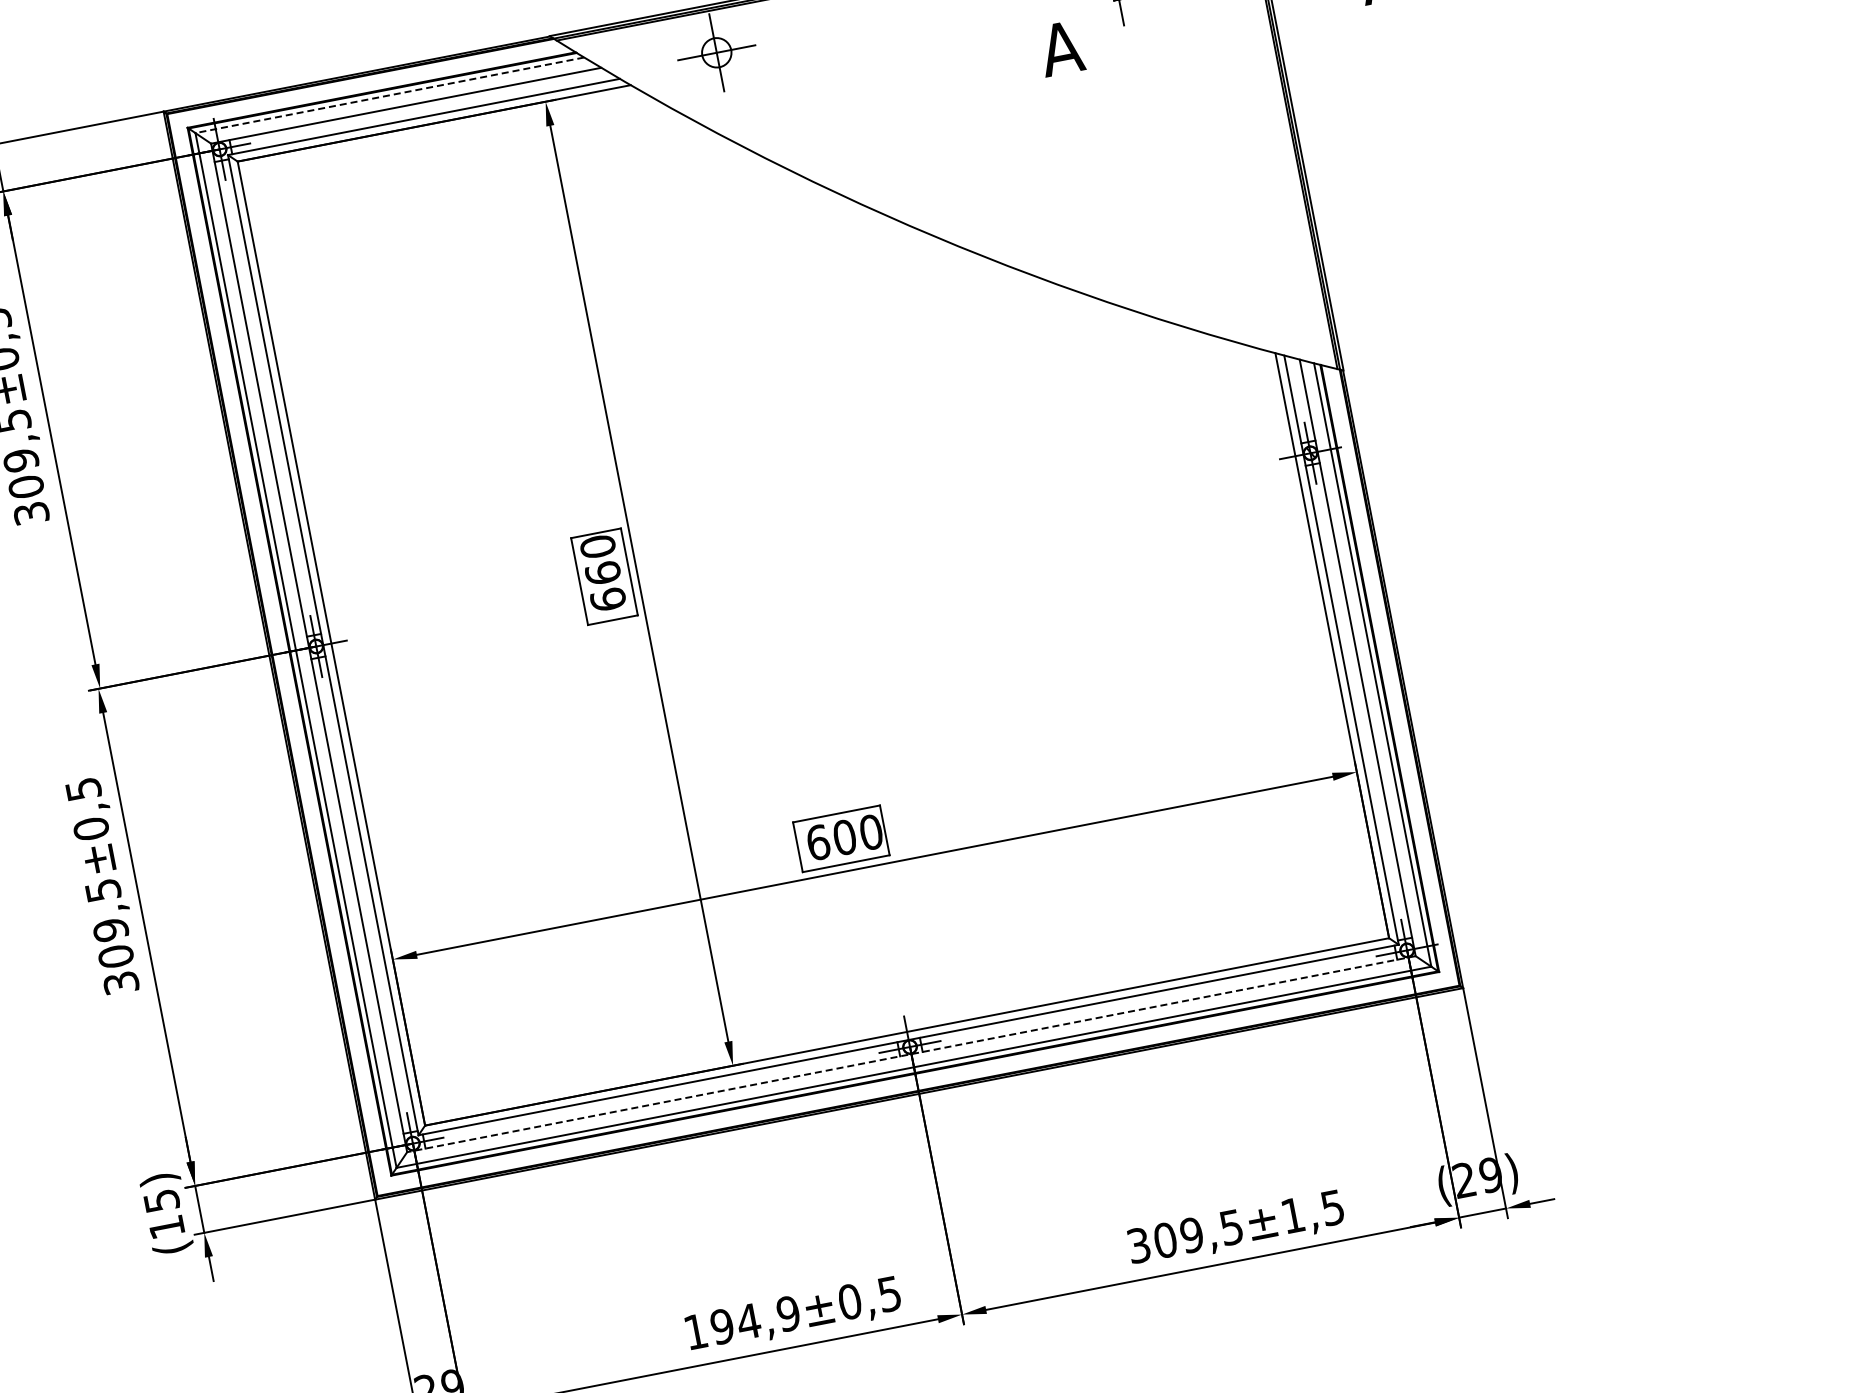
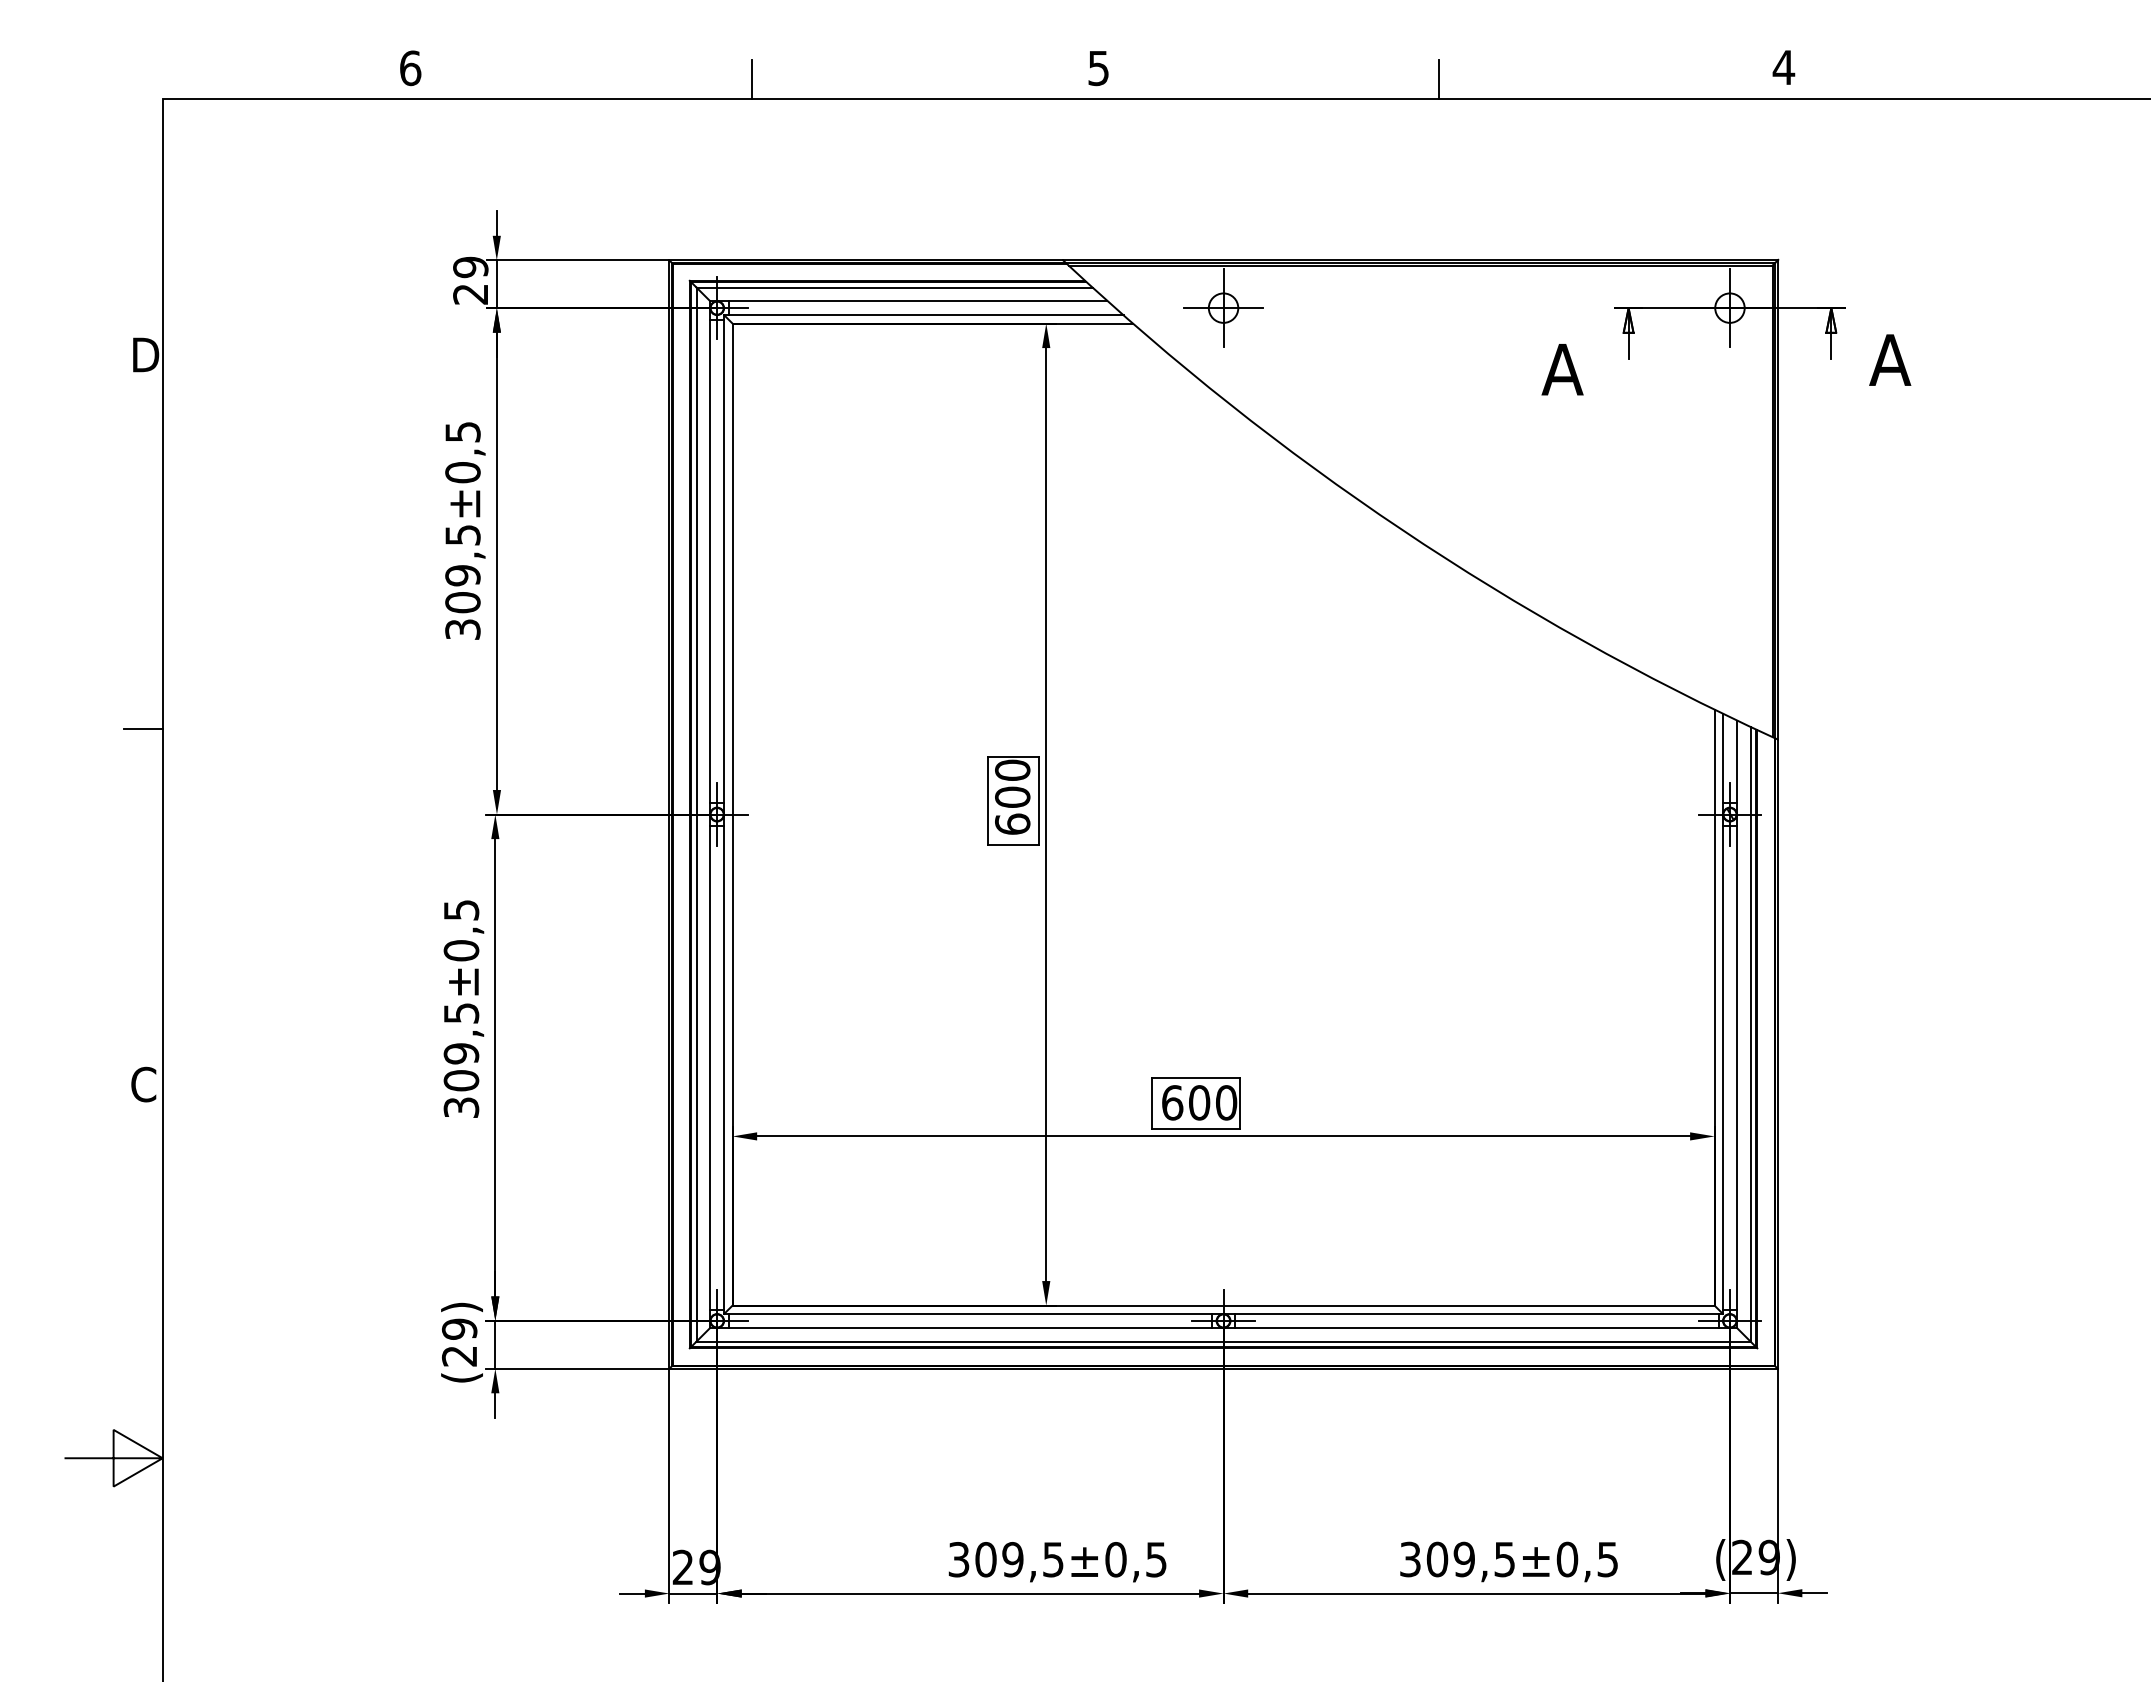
line: (389, 95) -> (894, 287), dashed -> solid
text: (602, 572) -> (1012, 796), 660 -> 600
line: (911, 1054) -> (1223, 1328), dashed -> solid
text: (164, 1213) -> (459, 1342), (15) -> (29)
text: (1293, 1215) -> (1567, 1559), ±1,5 -> ±0,5
text: (741, 1322) -> (1005, 1559), 194,9 -> 309,5

